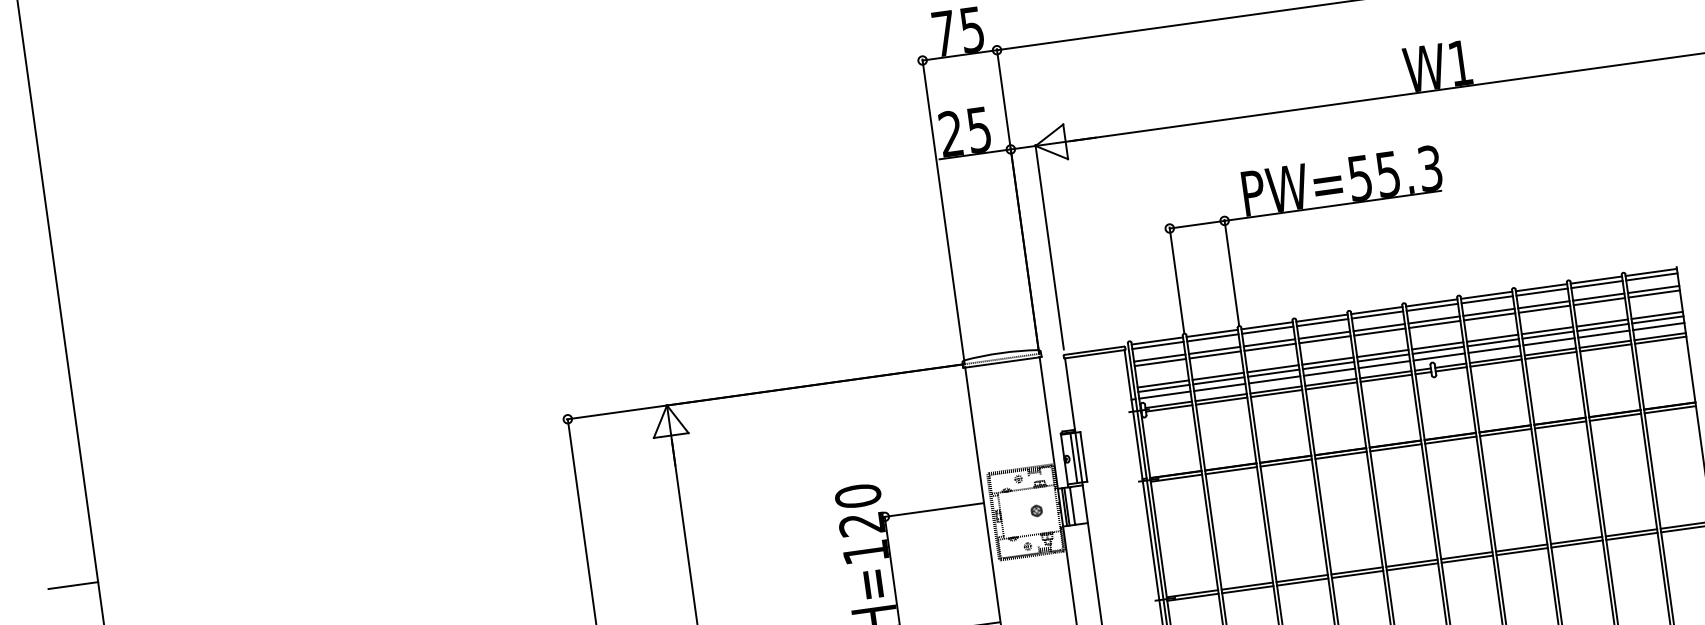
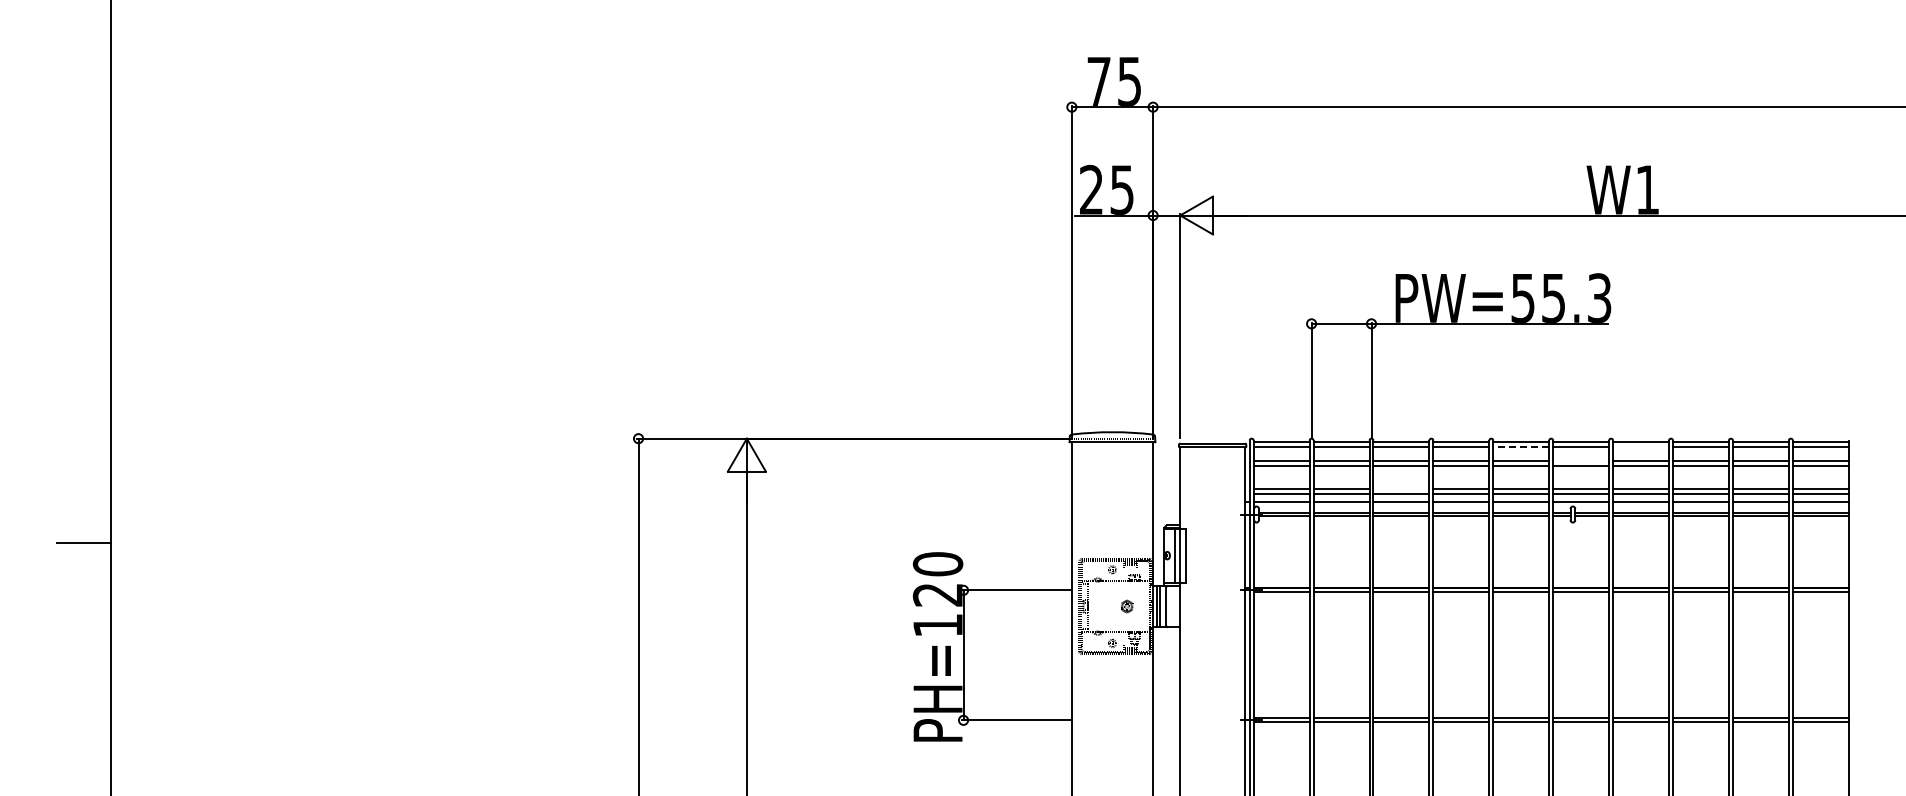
line: (1487, 299) -> (1641, 447), removed
line: (1376, 315) -> (1520, 447), solid -> dashed
line: (1434, 320) -> (1581, 461), removed
line: (1273, 368) -> (1401, 489), removed

